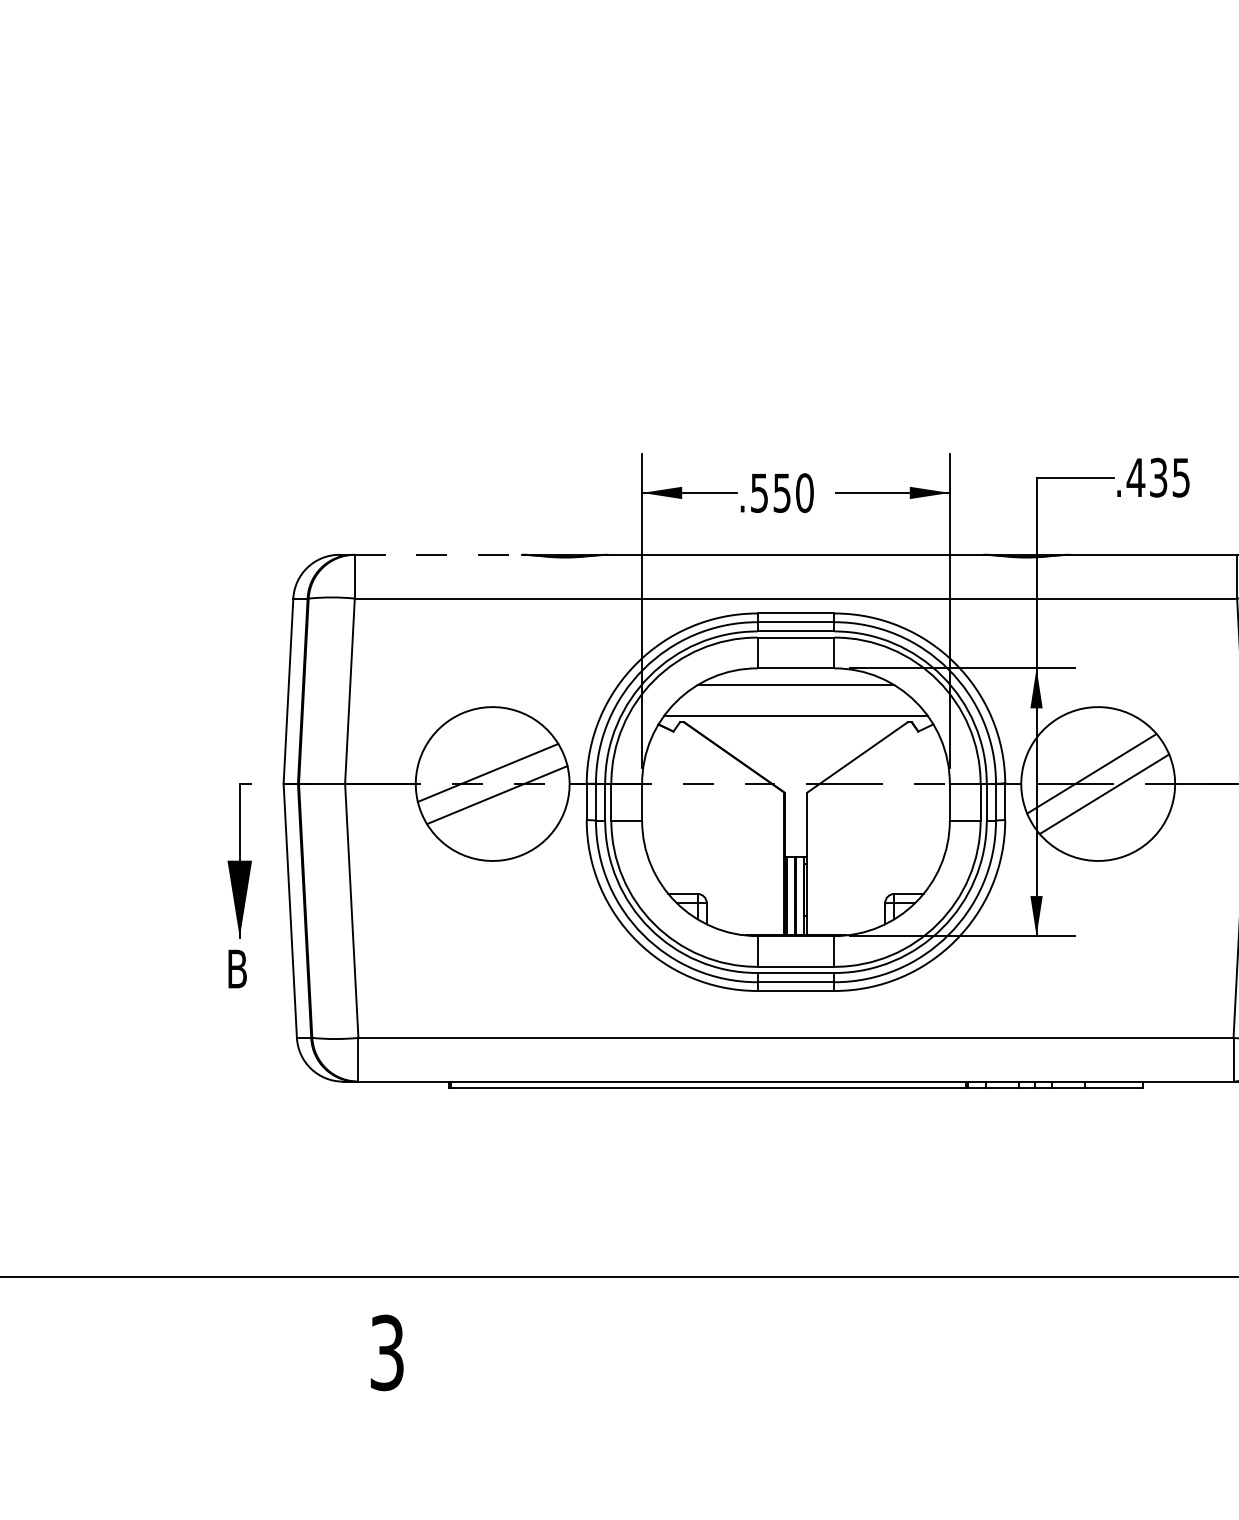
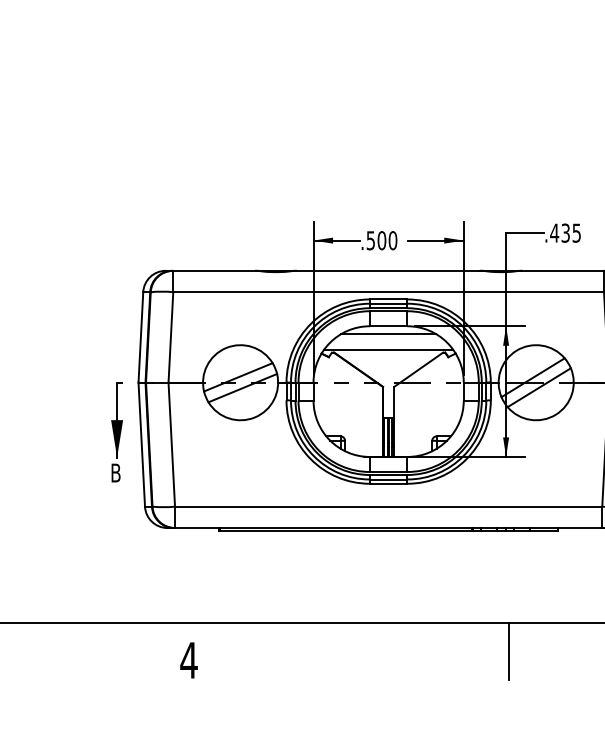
text: (781, 492) -> (381, 240), .550 -> .500
line: (439, 554) -> (214, 270), dashed -> solid
line: (1041, 1334) -> (508, 651), added
text: (385, 1352) -> (188, 660), 3 -> 4

